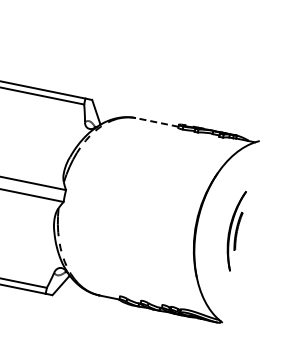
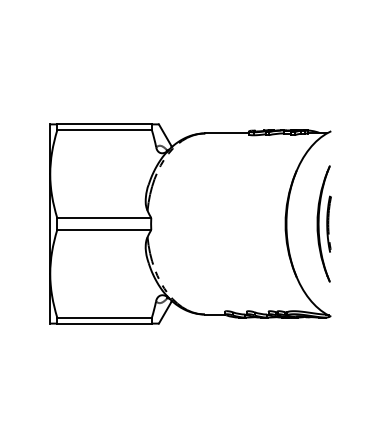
line: (157, 122) -> (227, 133), dashed -> solid
part: (233, 229) -> (323, 223), size x1.43

